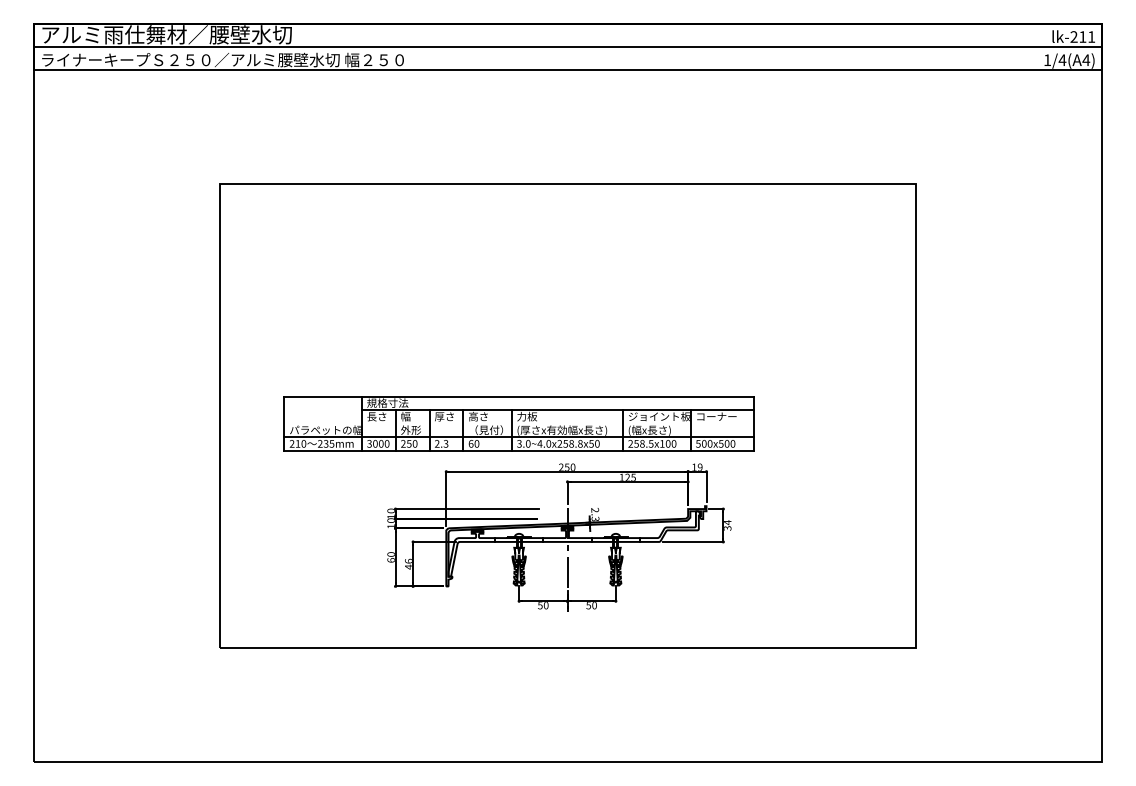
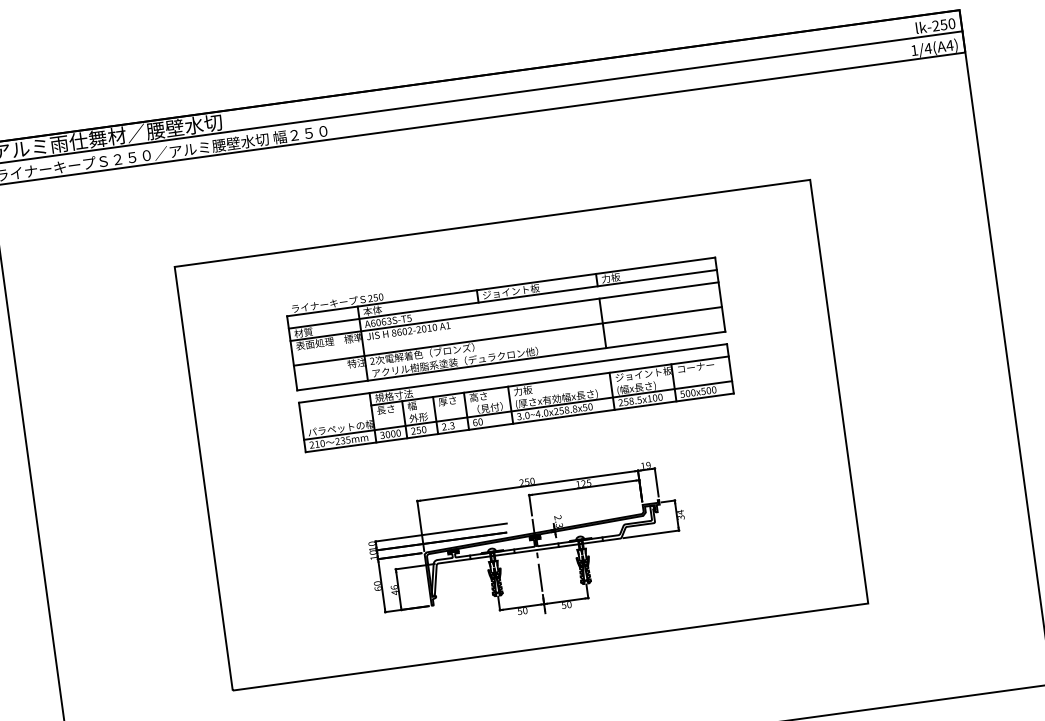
text: (1087, 36) -> (948, 23), lk-211 -> lk-250
part: (567, 288) -> (505, 318), added
part: (518, 423) -> (515, 398), moved

